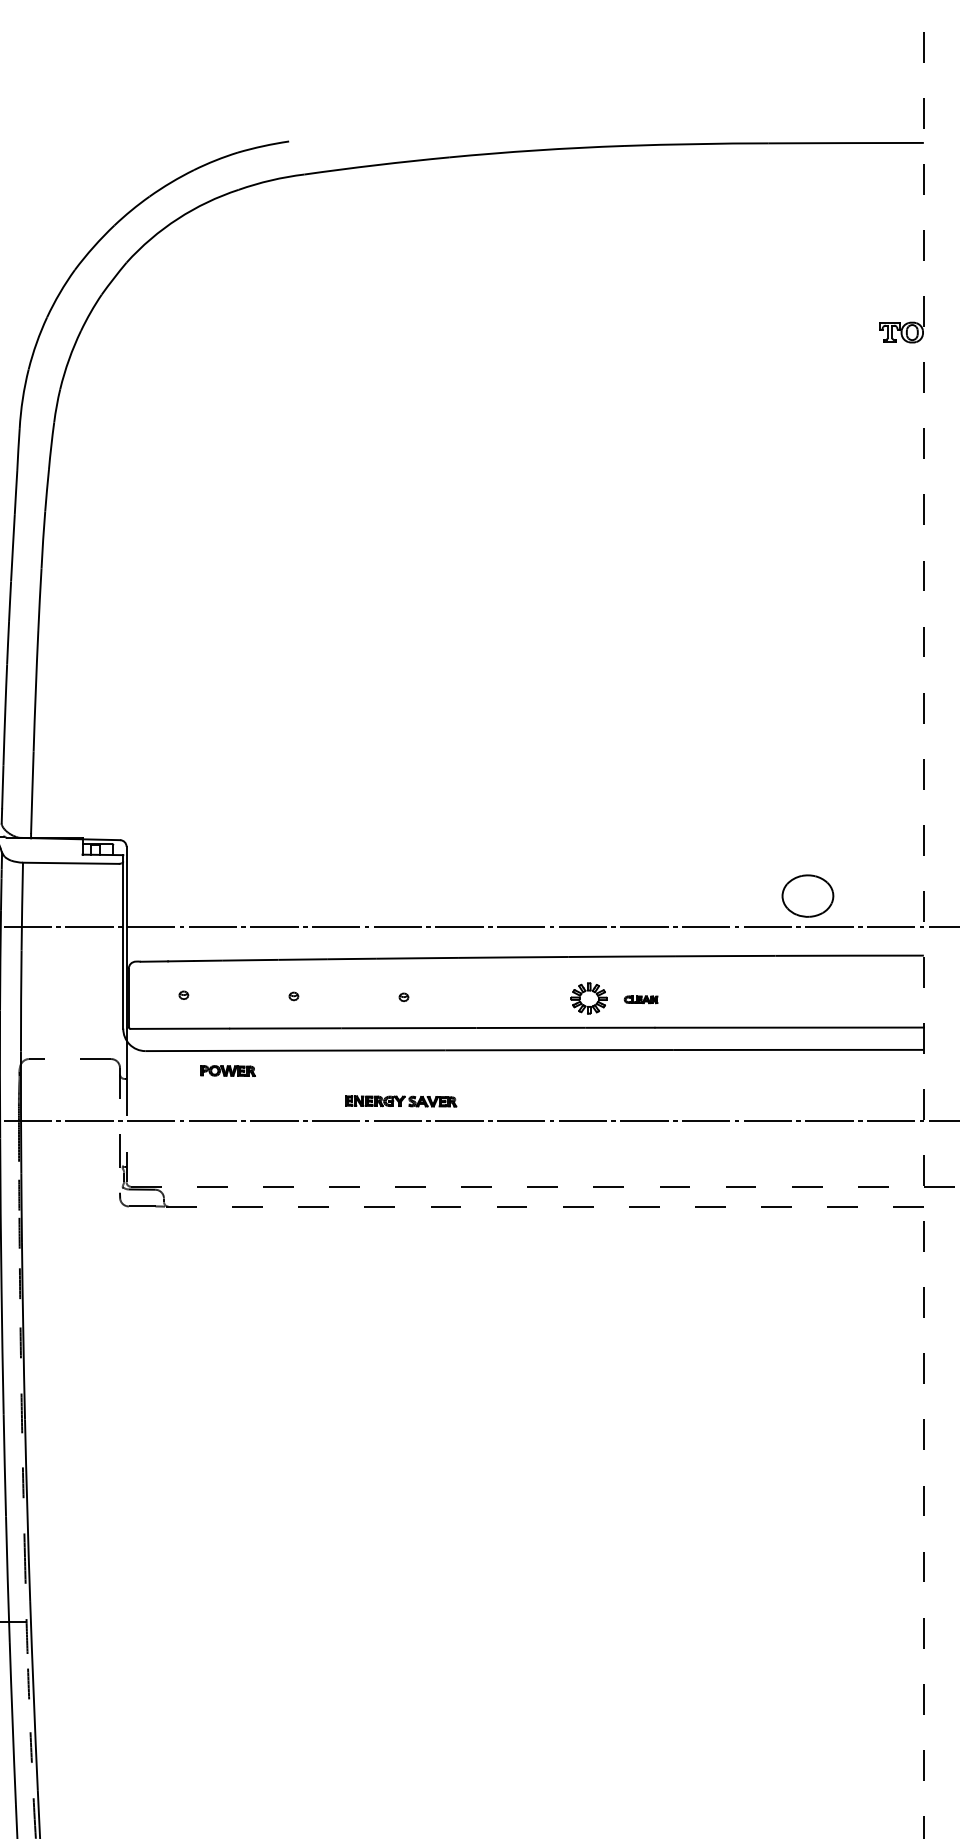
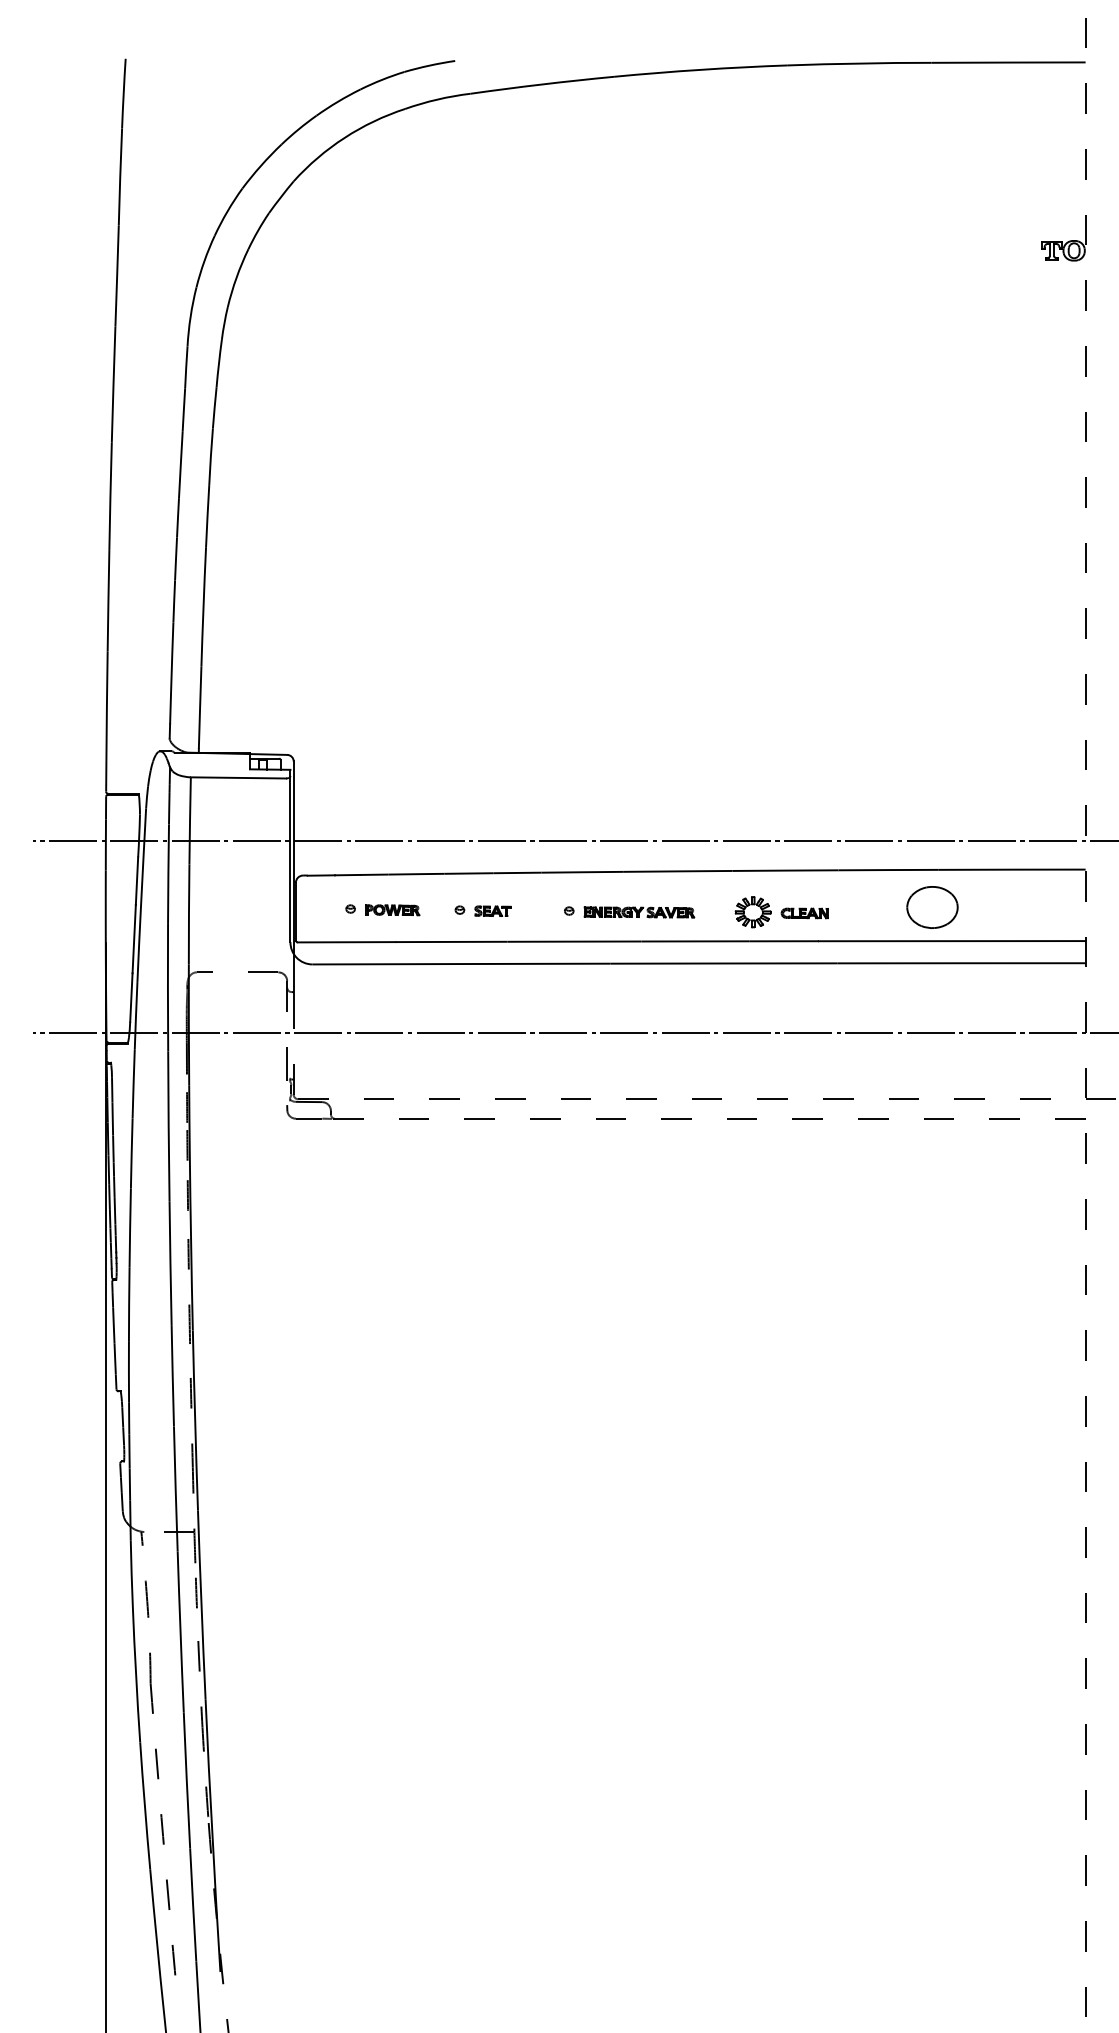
part: (807, 896) -> (932, 907), moved
part: (326, 996) -> (492, 910), added
part: (640, 999) -> (804, 913), size x1.43
part: (228, 1071) -> (392, 910), moved
part: (401, 1101) -> (639, 912), moved

